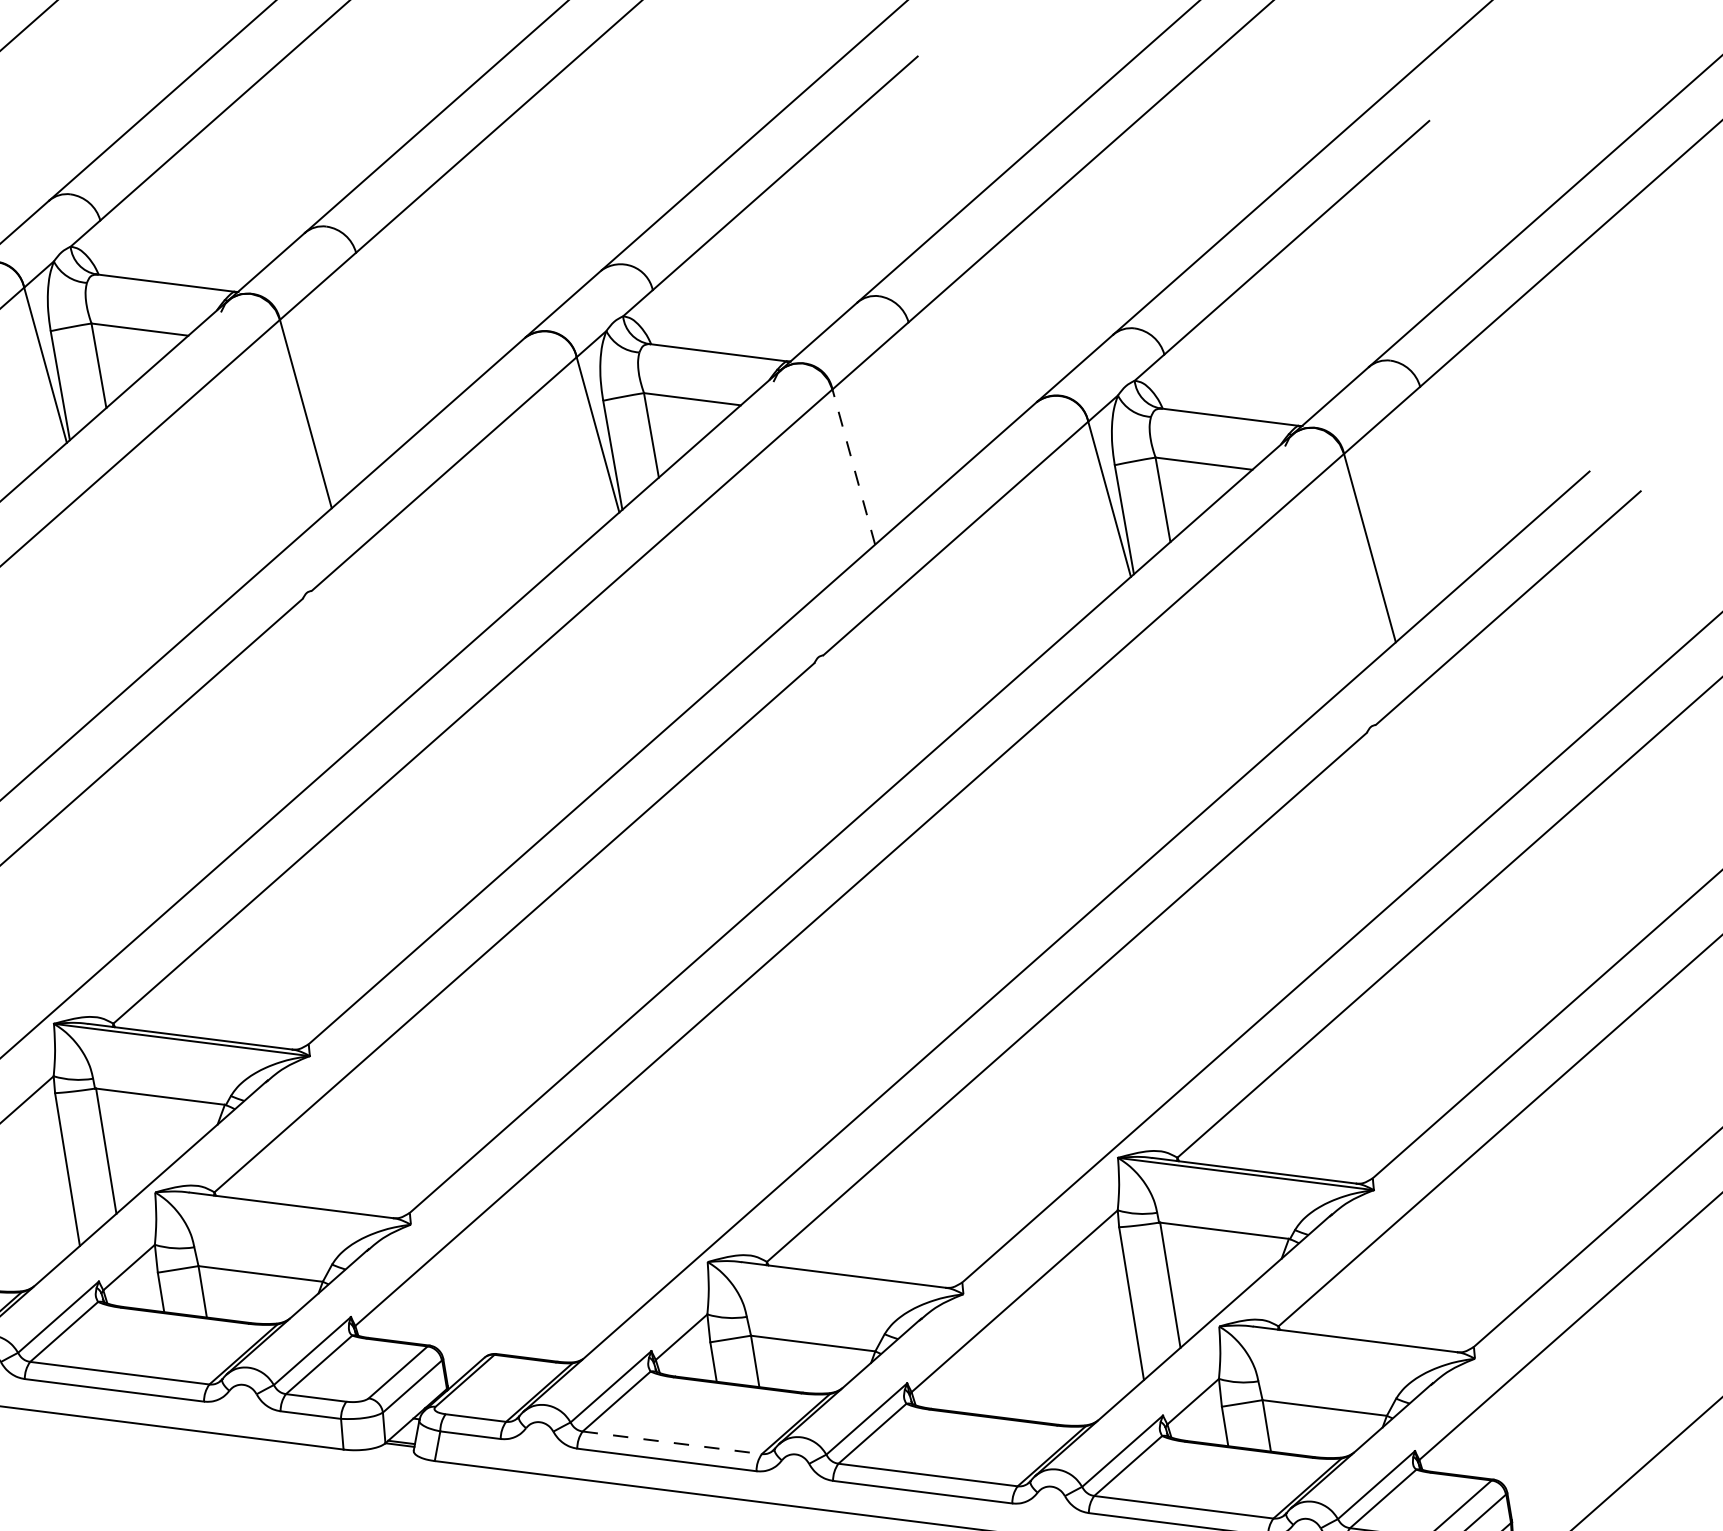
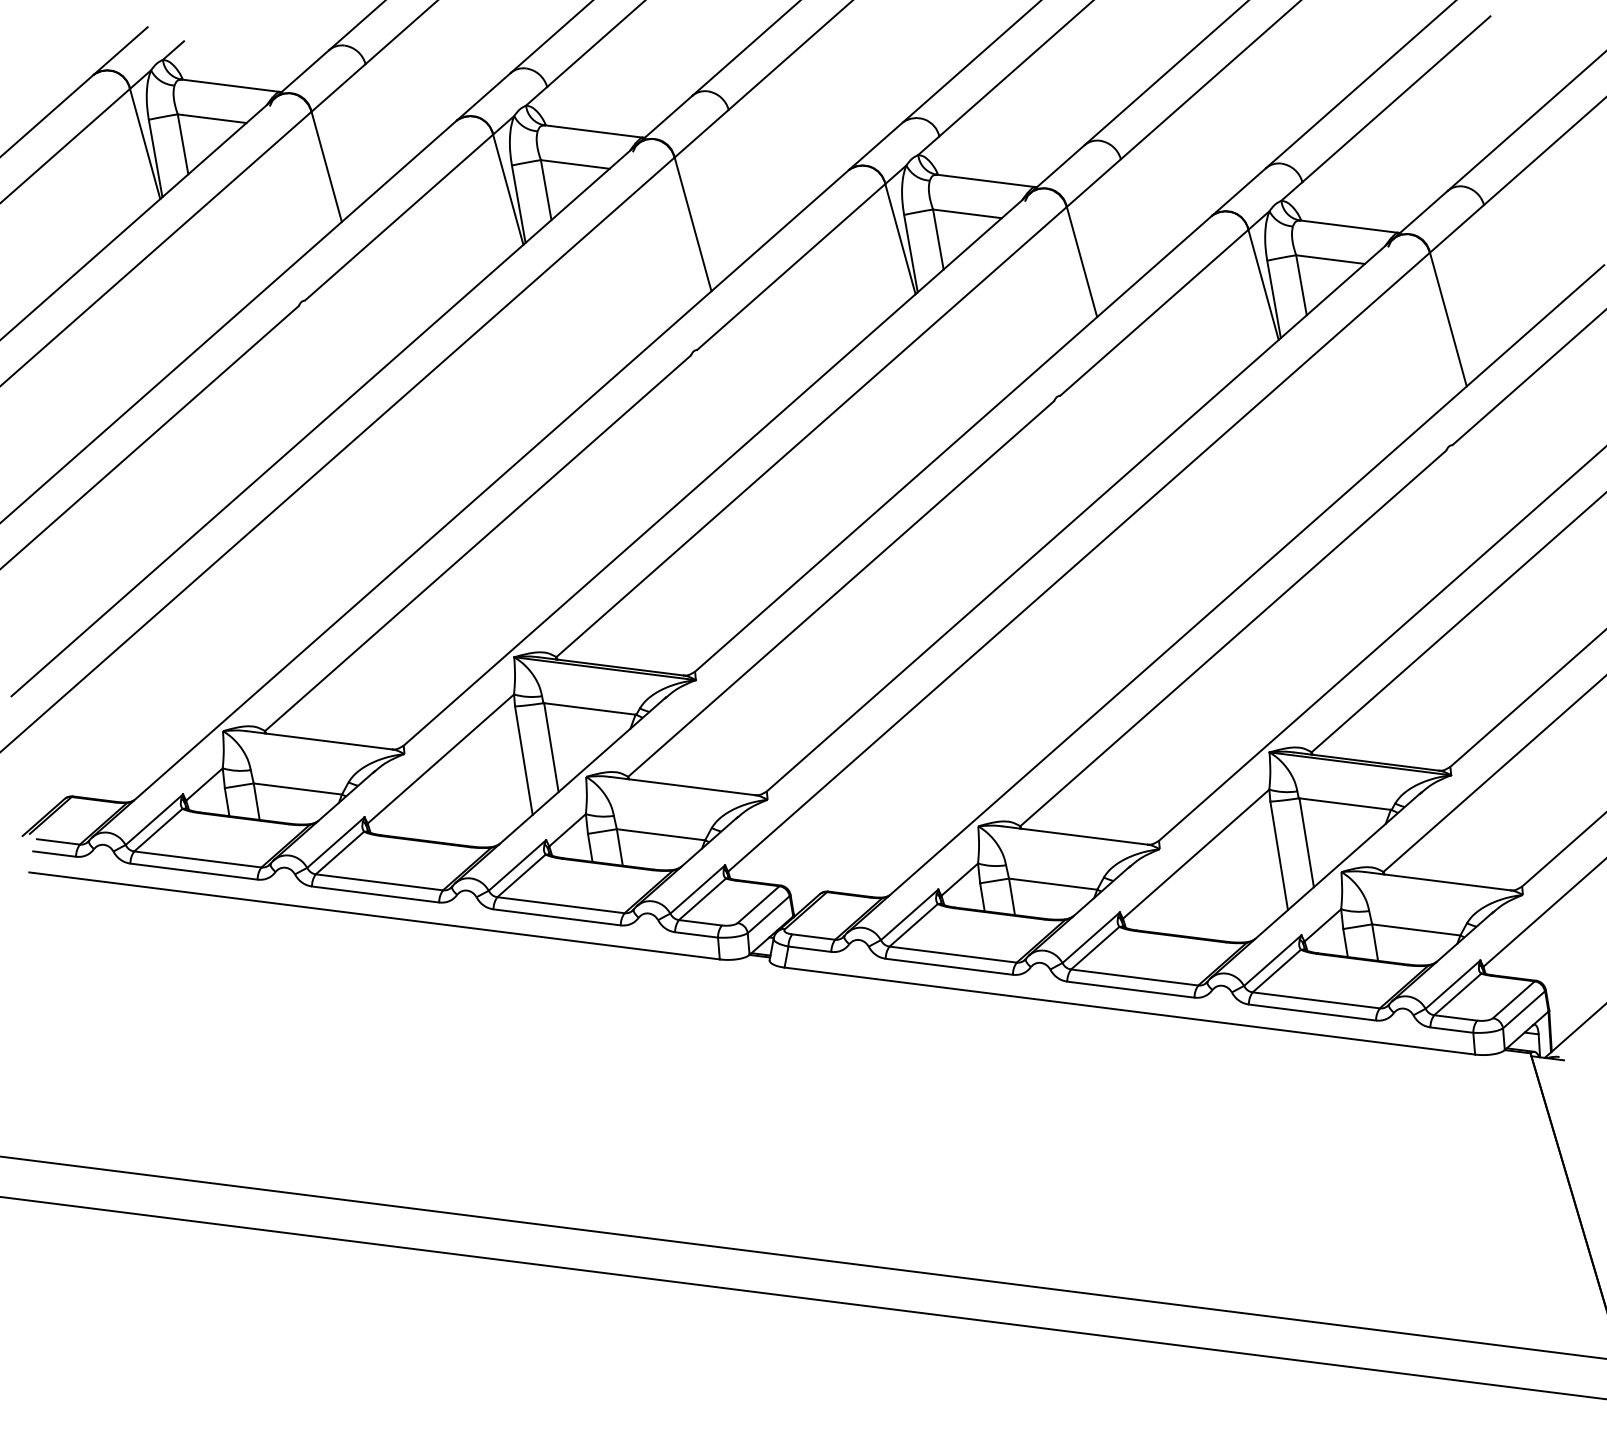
line: (853, 466) -> (1081, 261), dashed -> solid
line: (672, 1442) -> (953, 954), dashed -> solid

